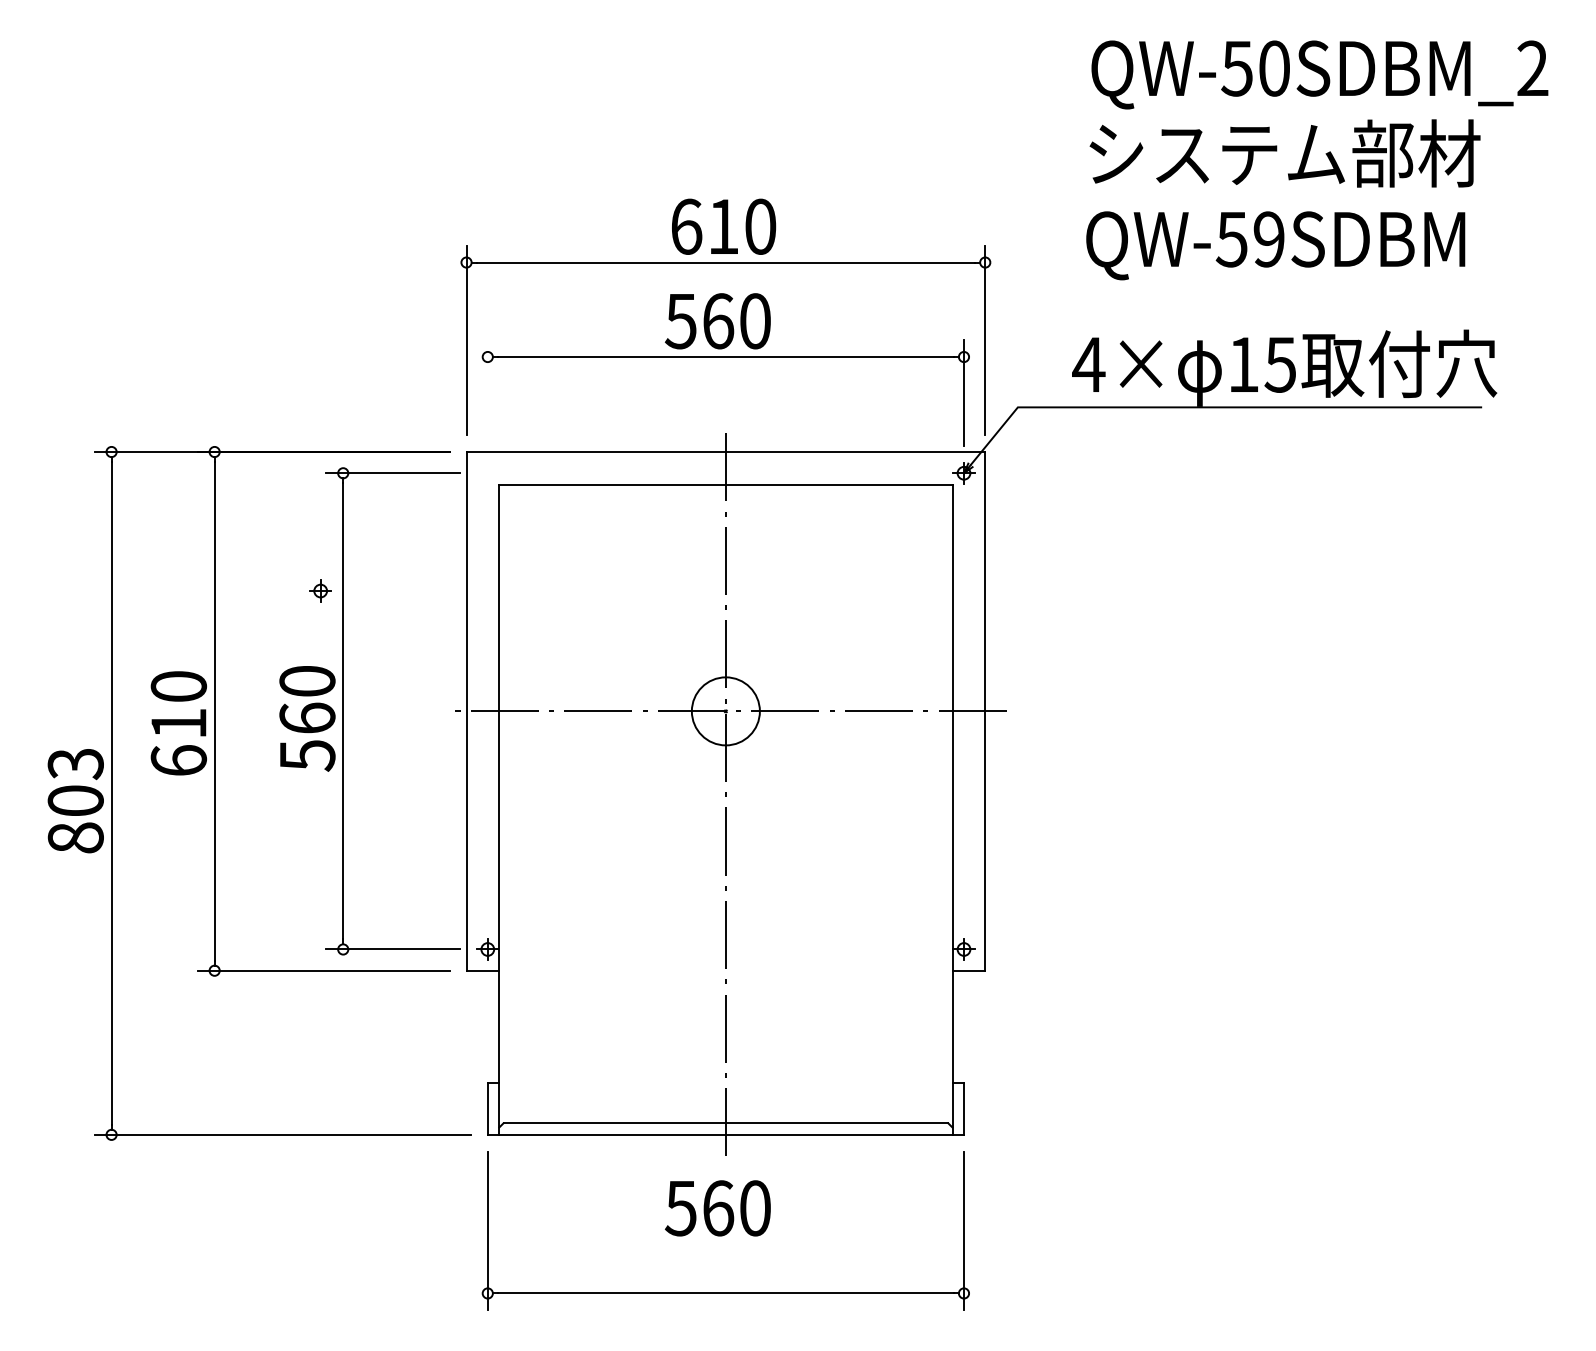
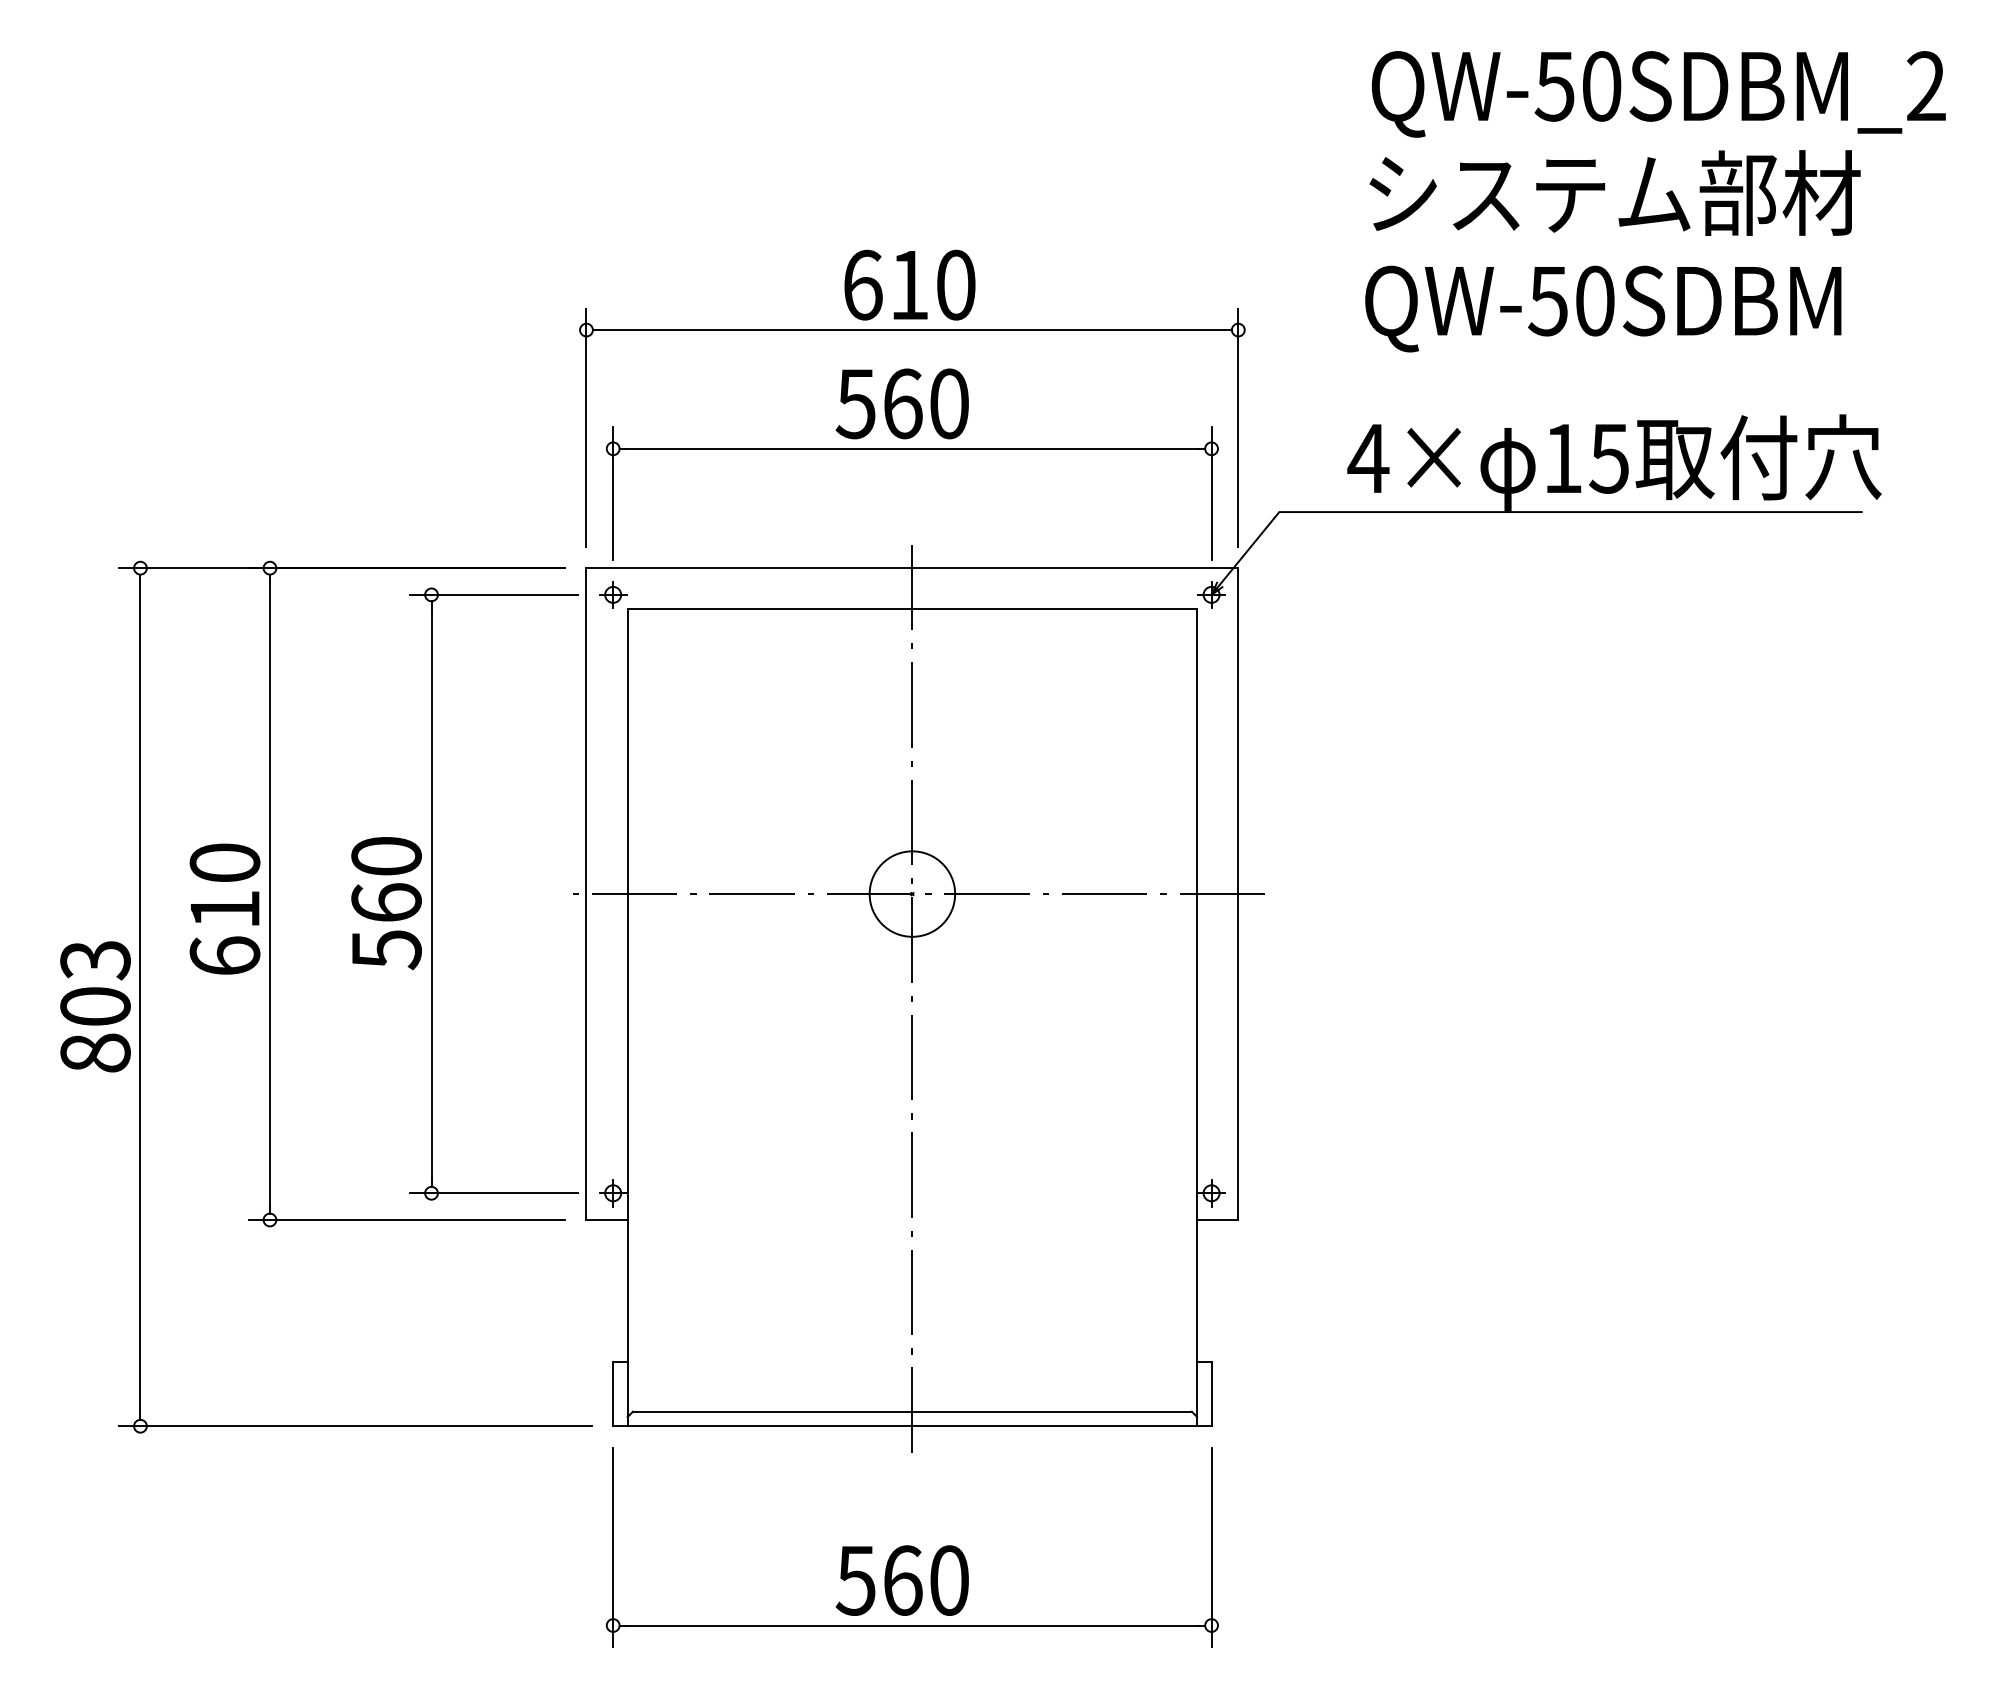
text: (1268, 239) -> (1594, 300), QW-59SDBM -> QW-50SDBM
line: (488, 392) -> (613, 493), added
part: (320, 590) -> (613, 594), moved
text: (717, 1208) -> (901, 1580), moved

